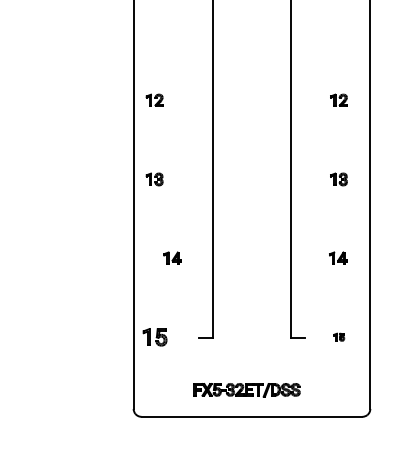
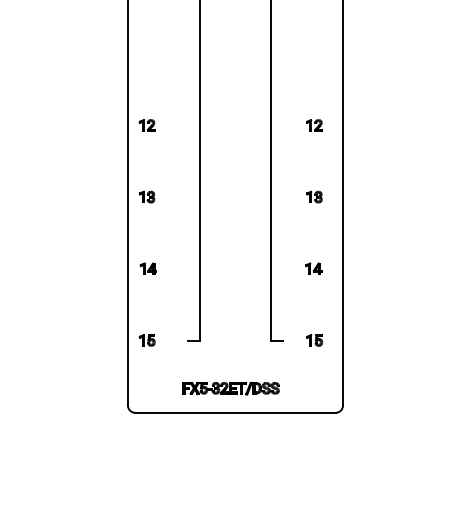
part: (171, 258) -> (147, 268), moved
part: (154, 337) -> (146, 340), size x0.71
part: (338, 337) -> (314, 340), size x1.67

